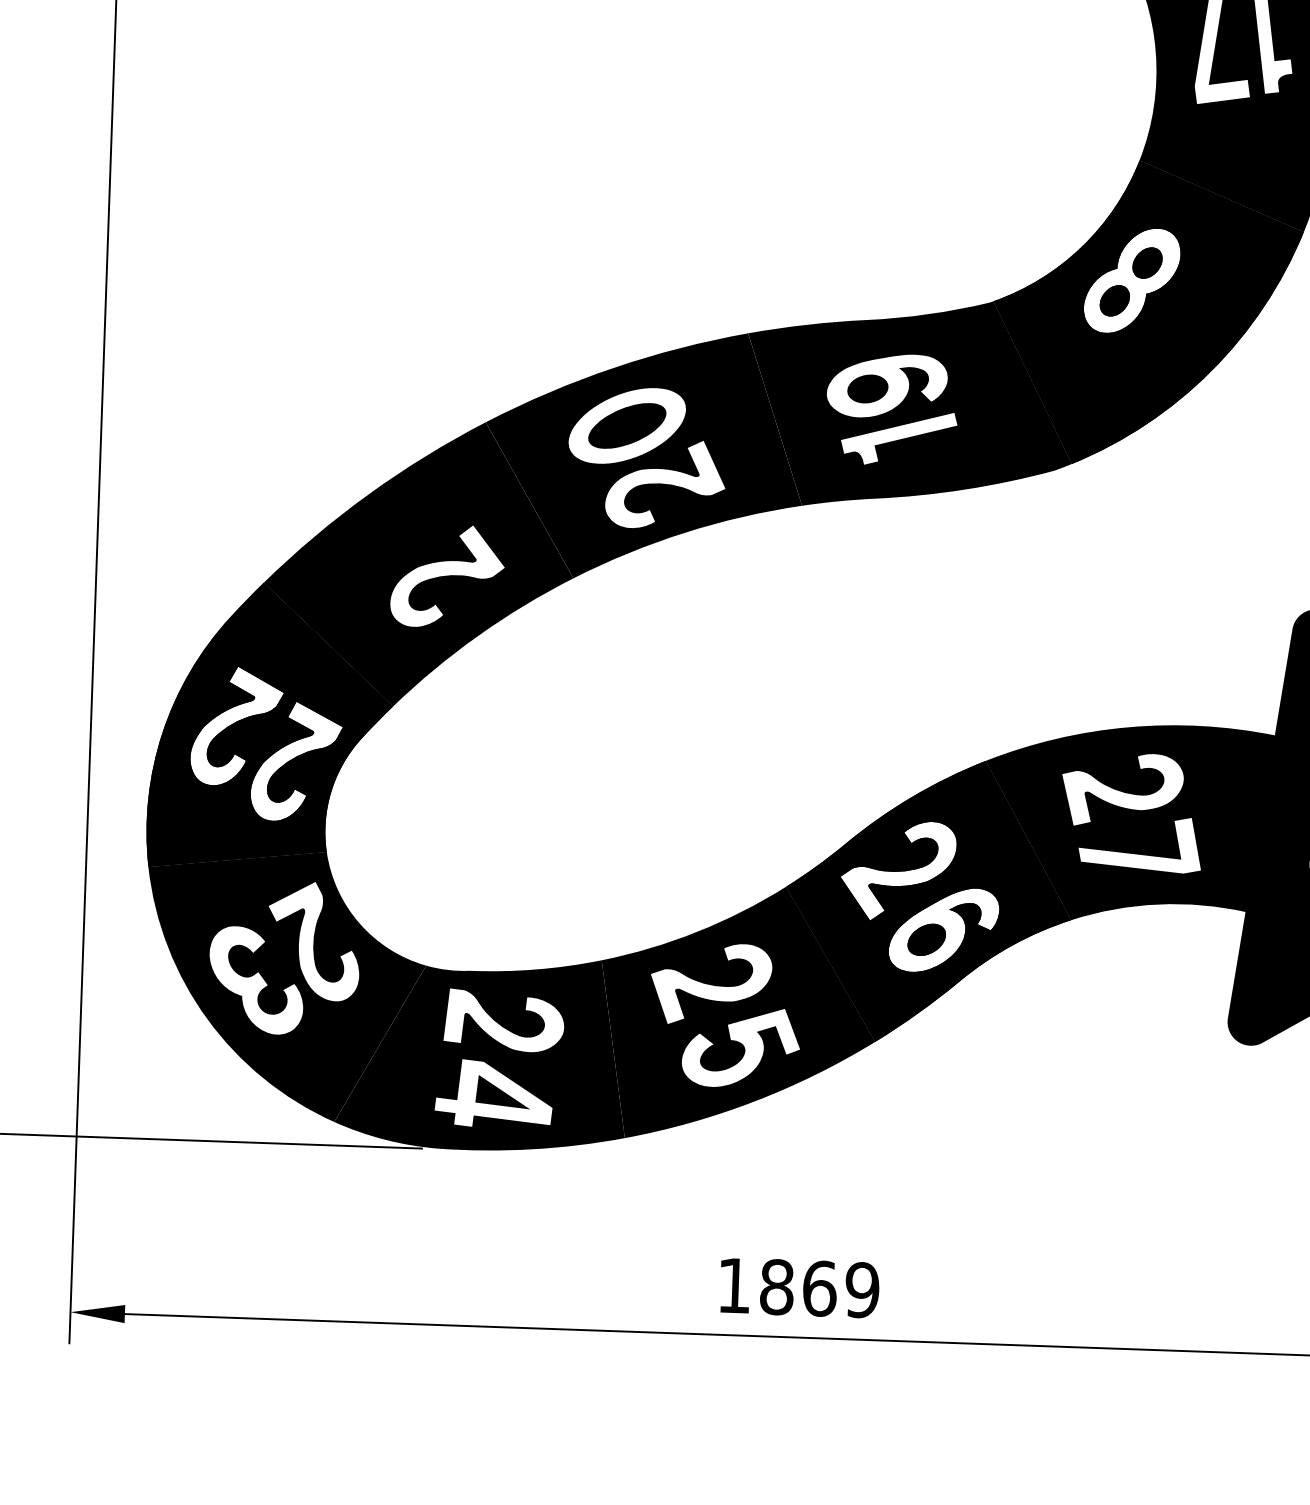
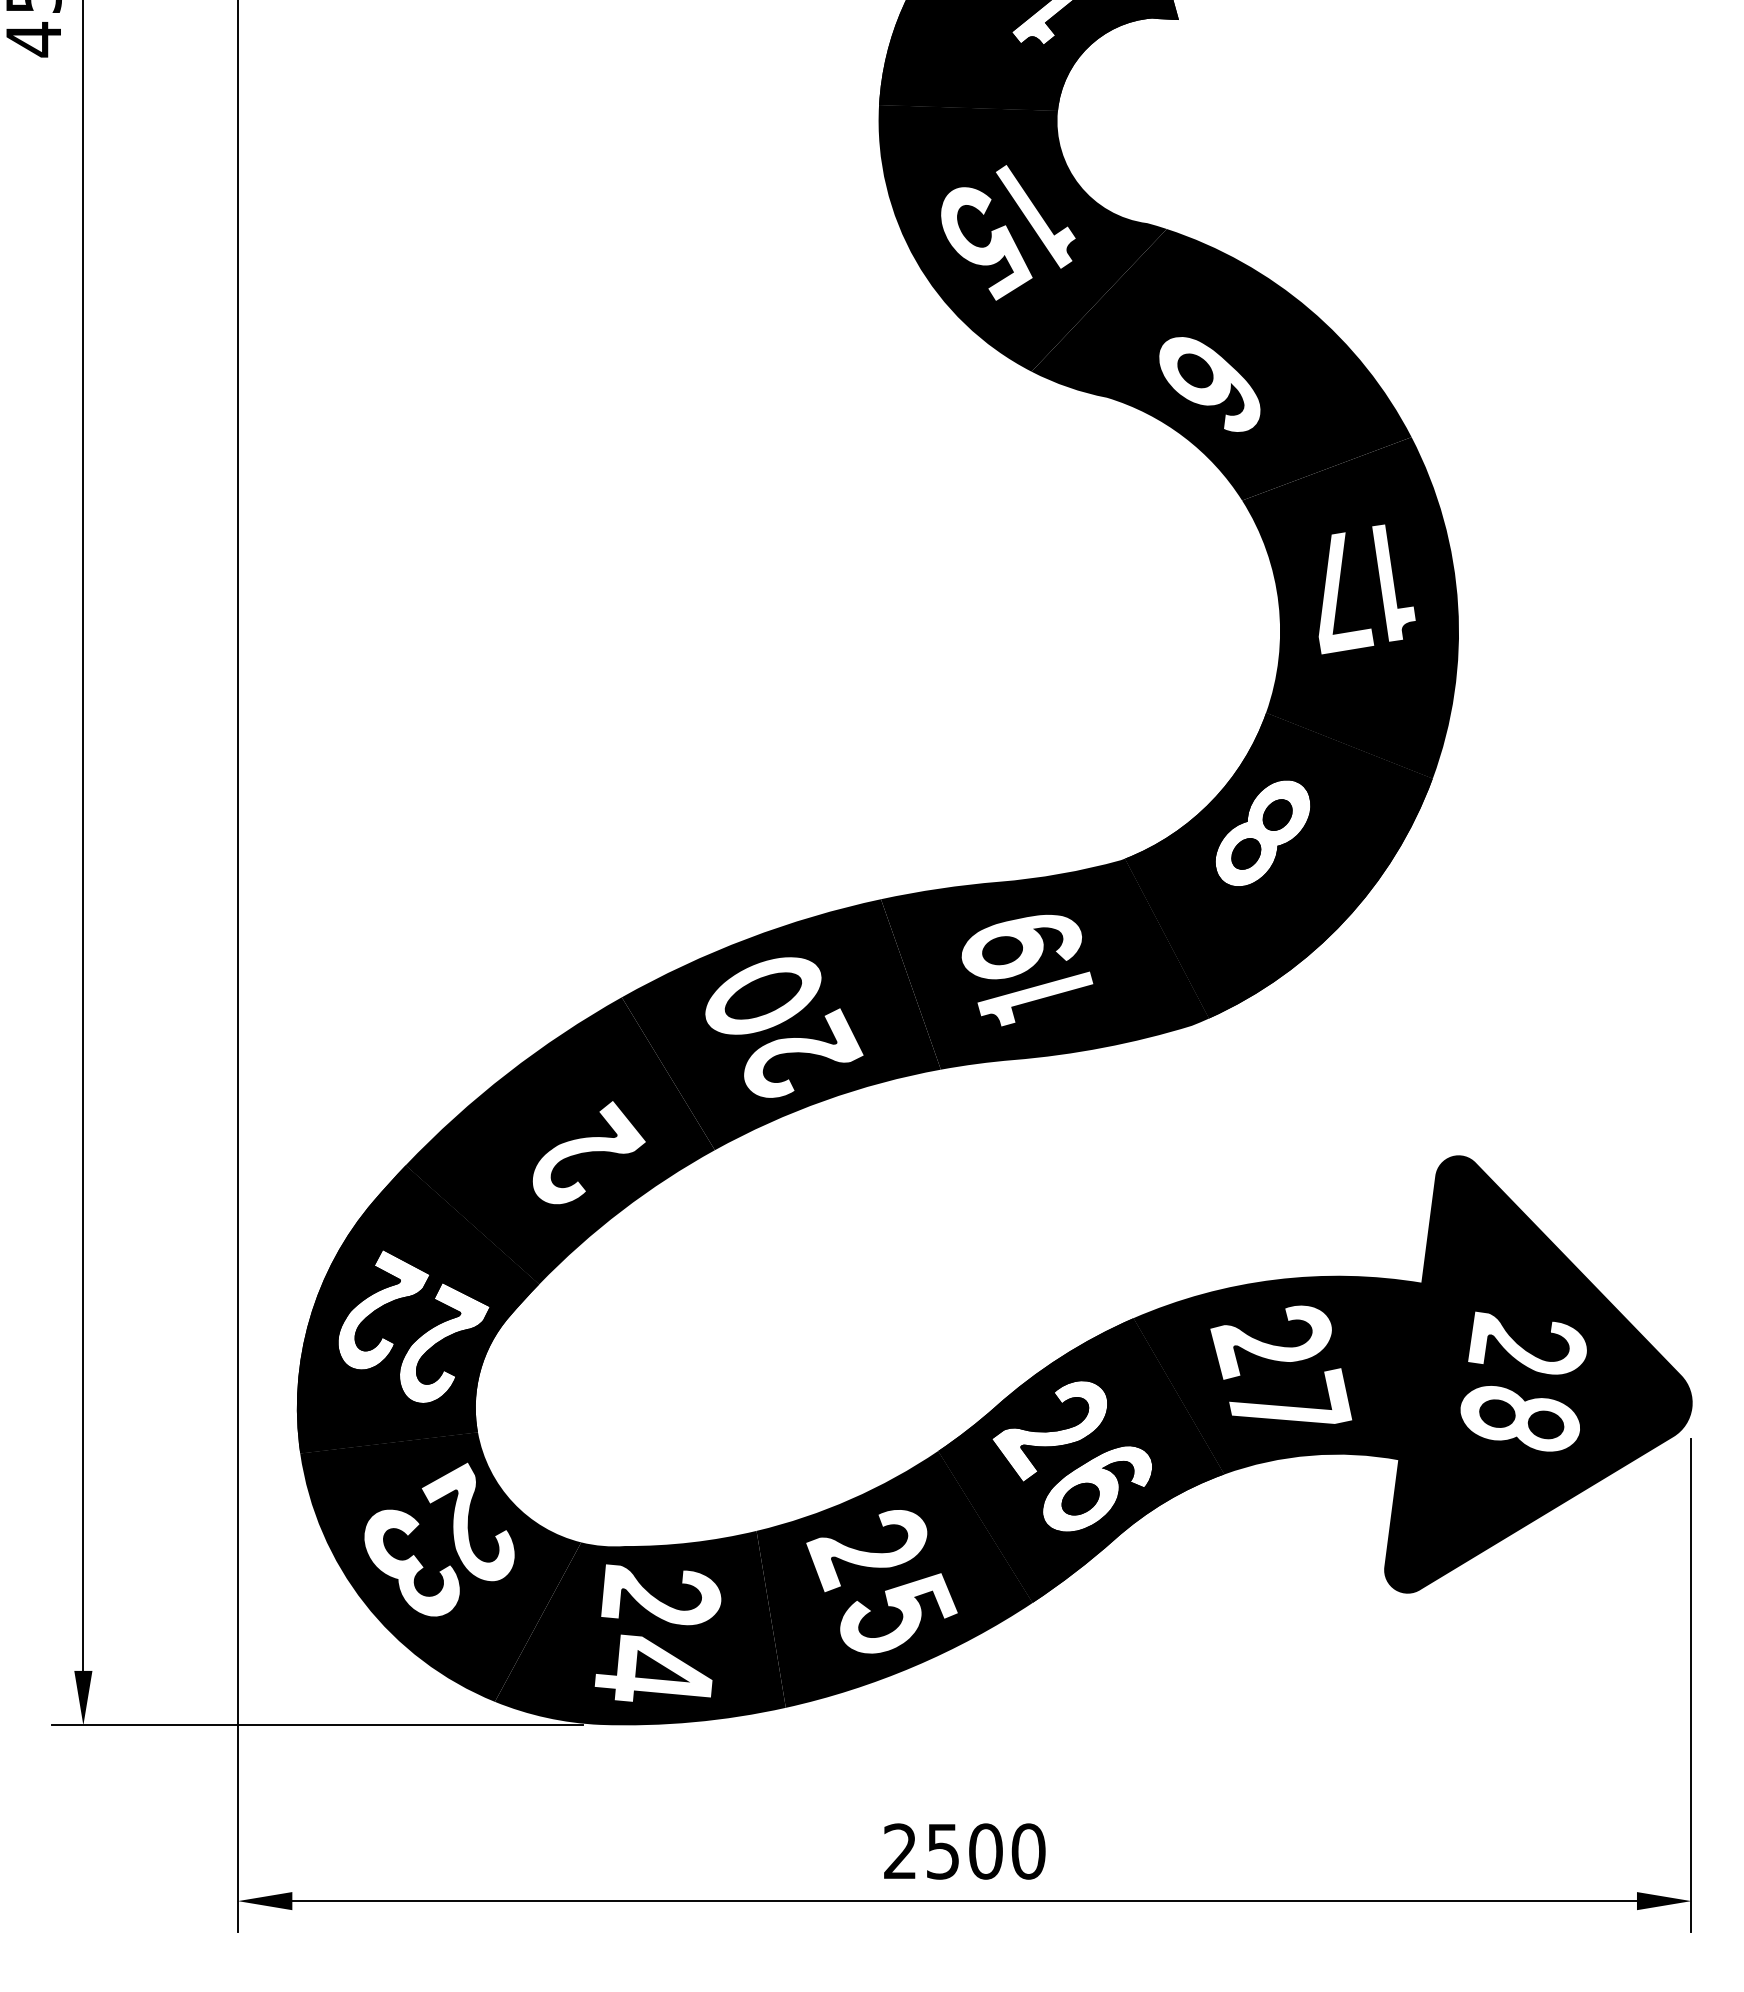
text: (798, 1287) -> (964, 1851), 1869 -> 2500

